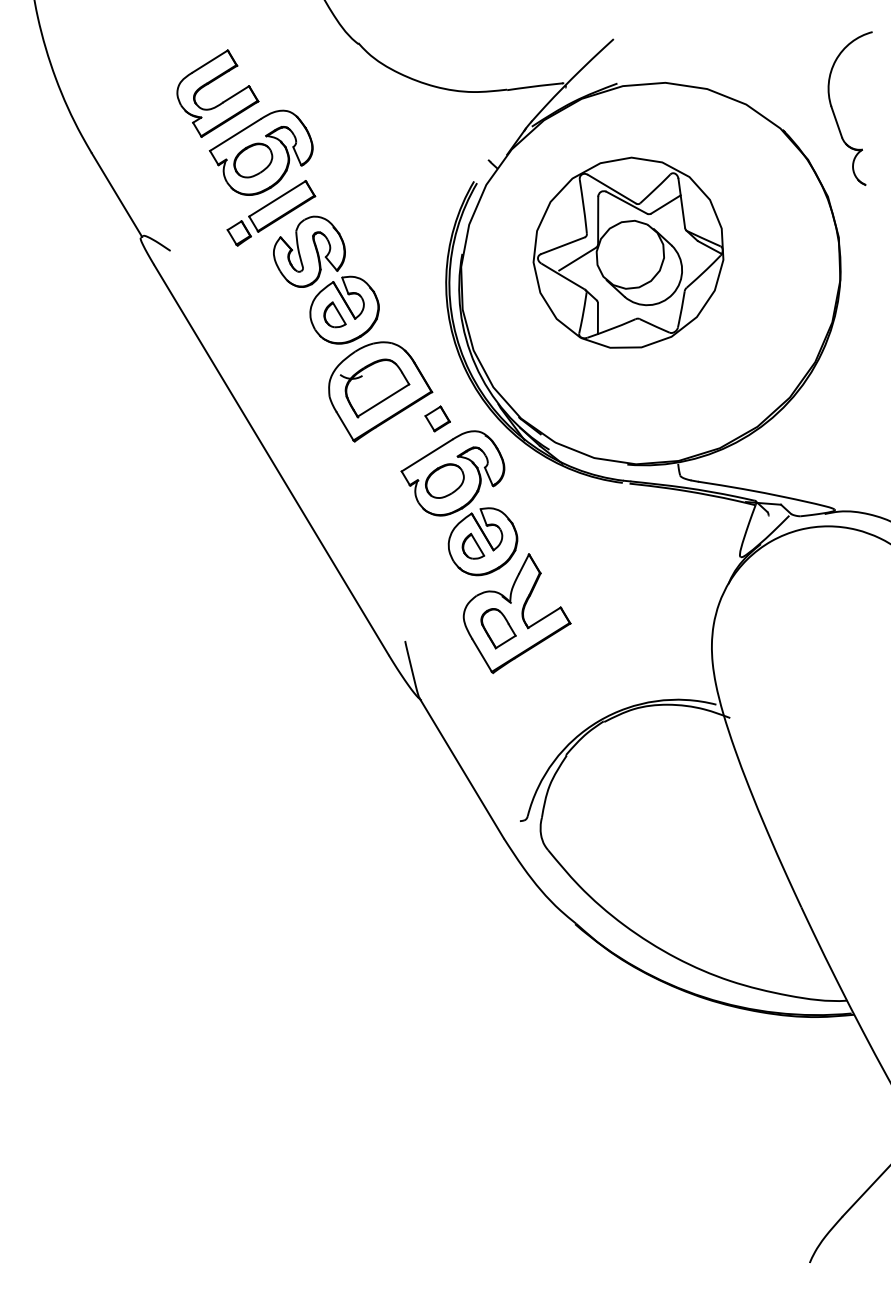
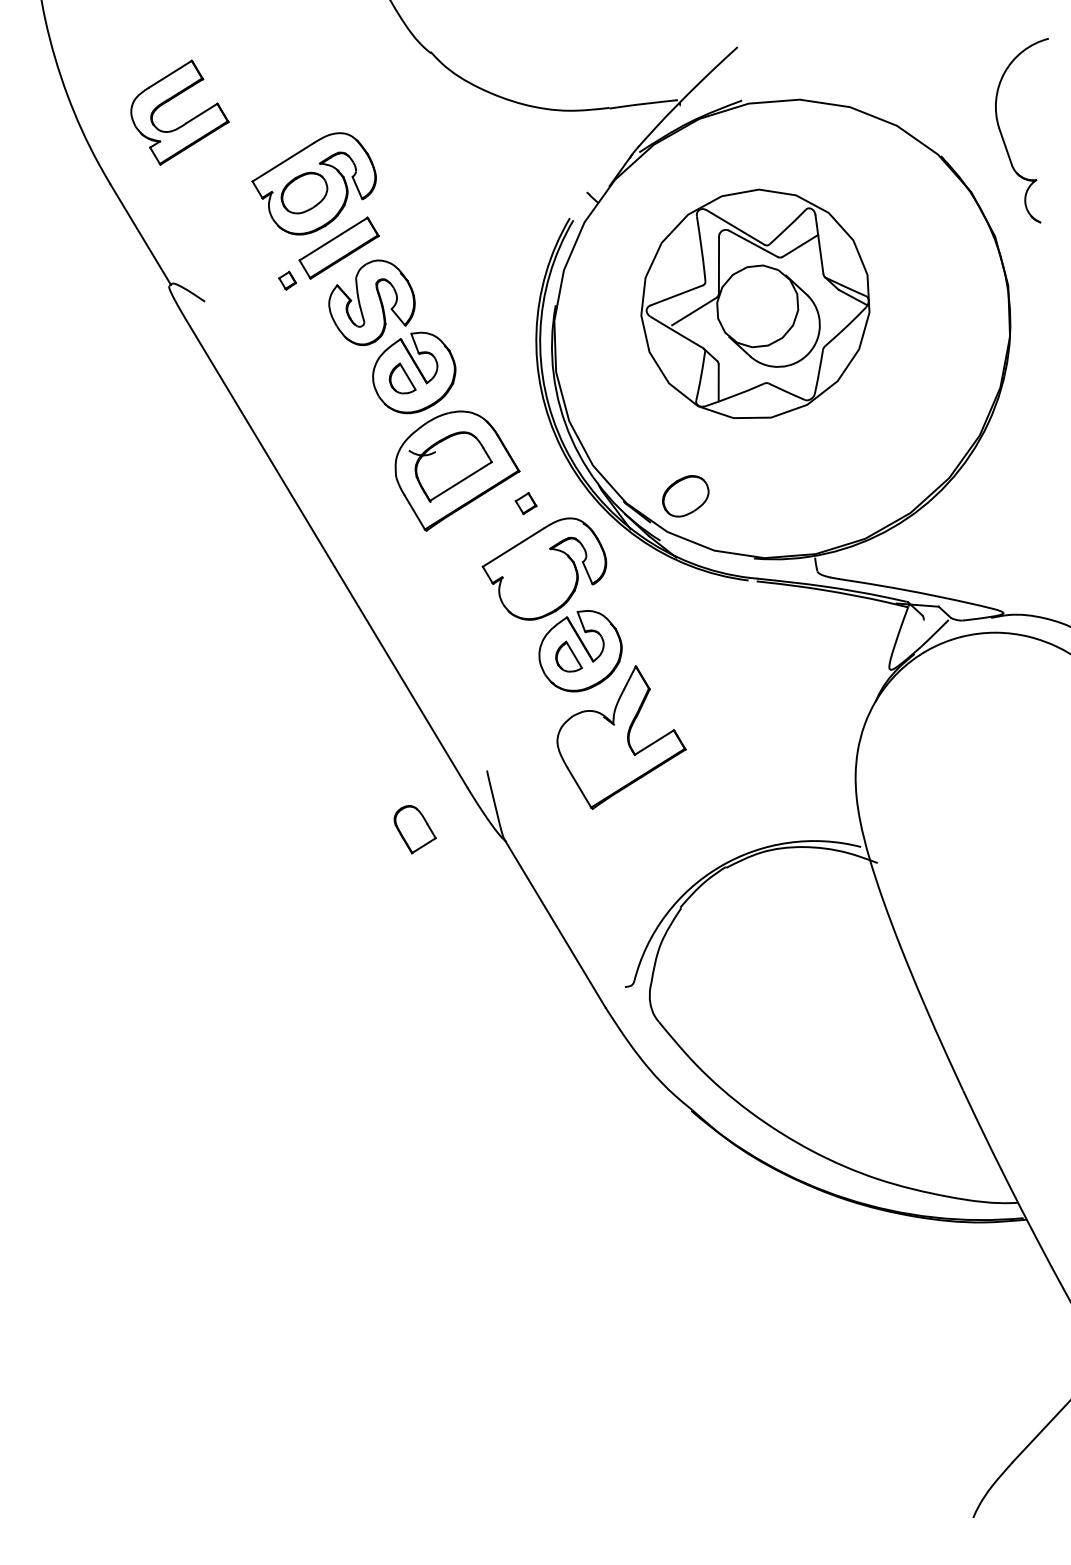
part: (222, 101) -> (185, 122), moved
part: (239, 233) -> (287, 280), size x0.6
part: (437, 418) -> (525, 503), size x0.7
part: (444, 481) -> (685, 496), moved
part: (497, 628) -> (414, 829), moved

